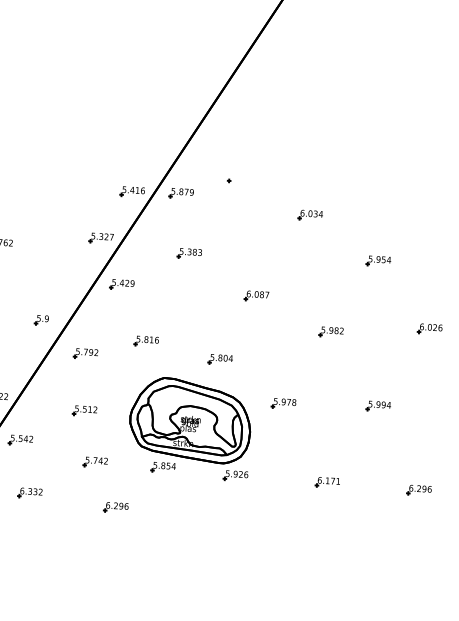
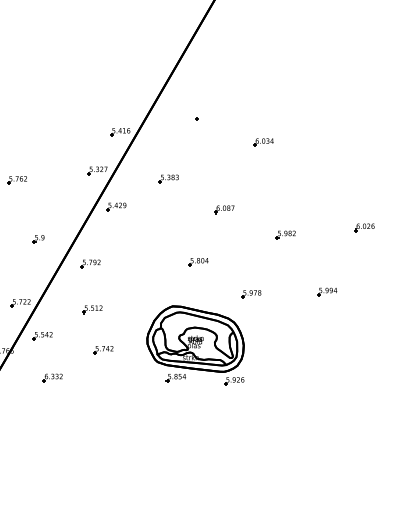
part: (181, 194) -> (159, 131), removed
part: (378, 260) -> (320, 175), removed
part: (41, 320) -> (38, 239), moved
part: (146, 340) -> (138, 250), removed
part: (189, 428) -> (195, 345), moved
part: (326, 482) -> (289, 355), removed
part: (418, 490) -> (363, 357), removed
part: (116, 507) -> (122, 385), removed

